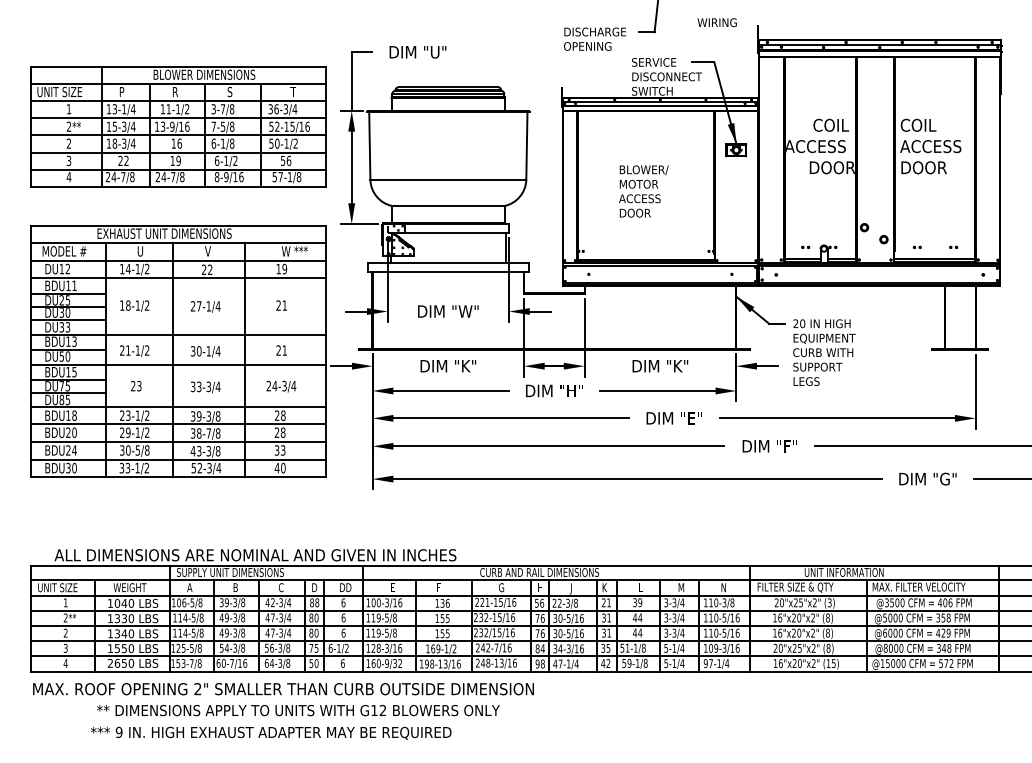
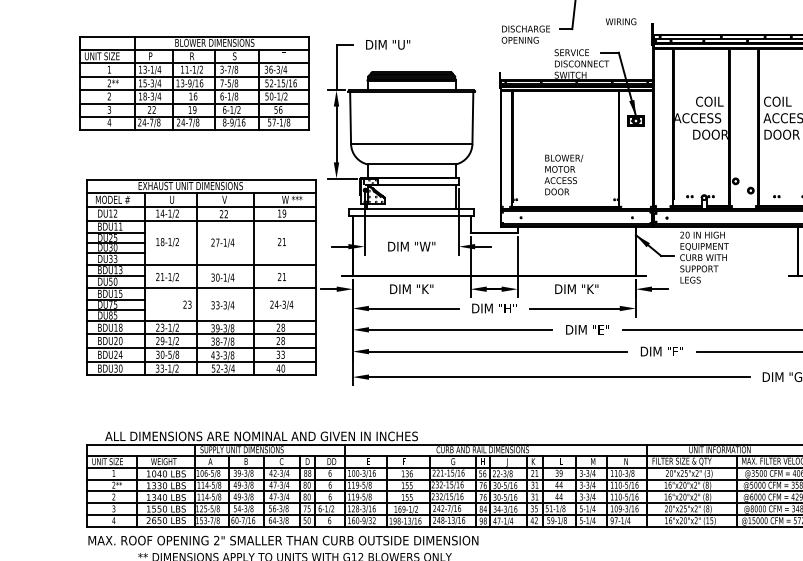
part: (178, 126) -> (194, 83), moved
text: (643, 191) -> (563, 175), moved
text: (824, 352) -> (704, 257), moved
text: (136, 385) -> (187, 304), moved

